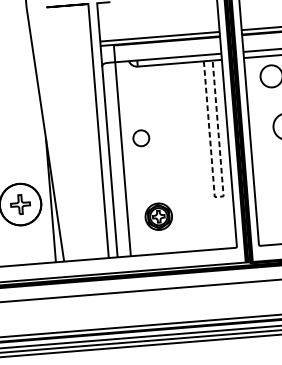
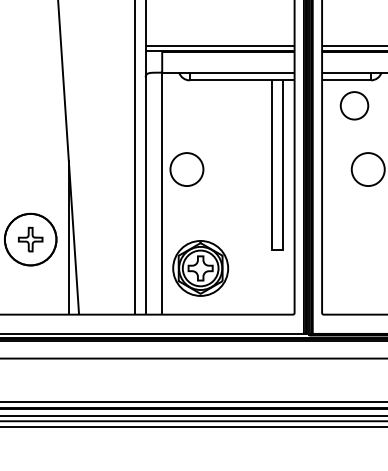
circle: (140, 138) -> (186, 169), size x1.67
line: (219, 196) -> (278, 249), dashed -> solid
part: (158, 216) -> (200, 268), size x1.67

